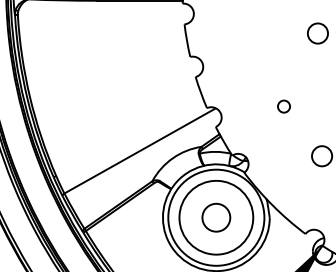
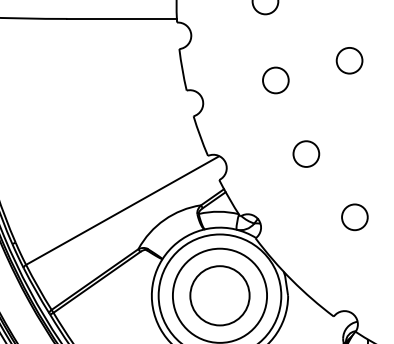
circle: (260, 48) -> (276, 79), added
circle: (283, 106) -> (305, 153), size x1.67
circle: (216, 217) -> (220, 295), size x1.67

